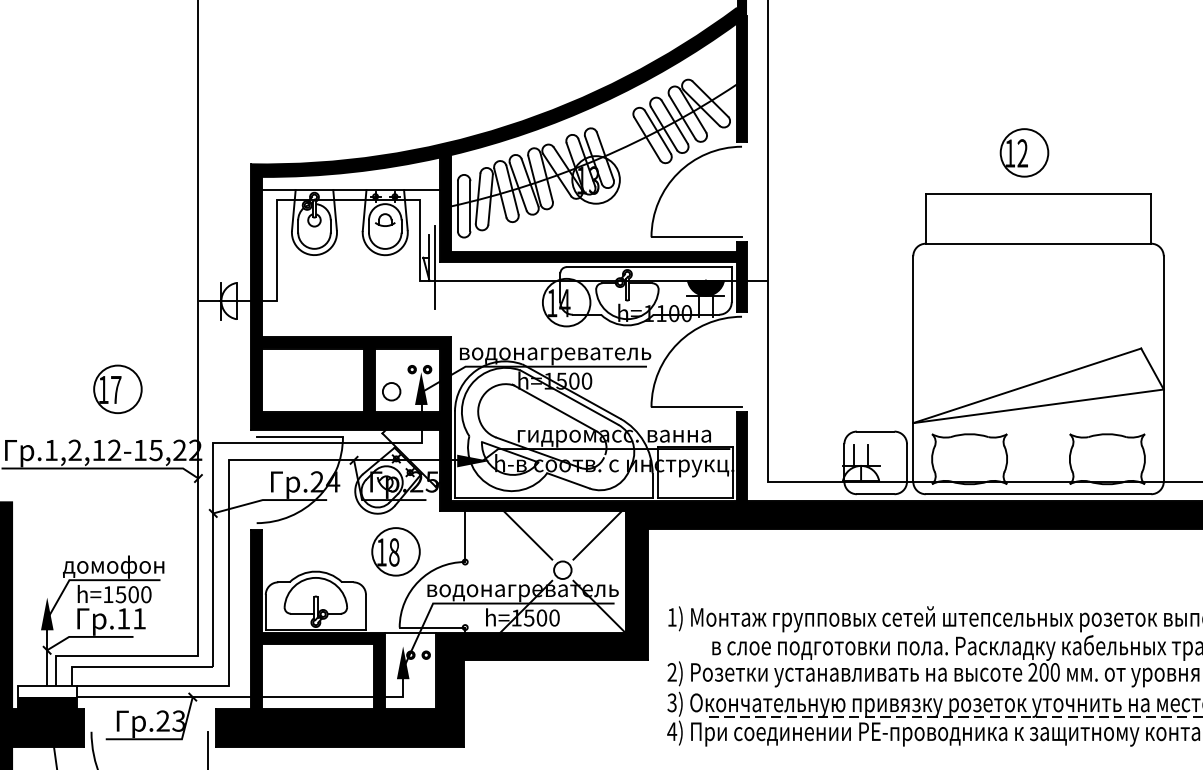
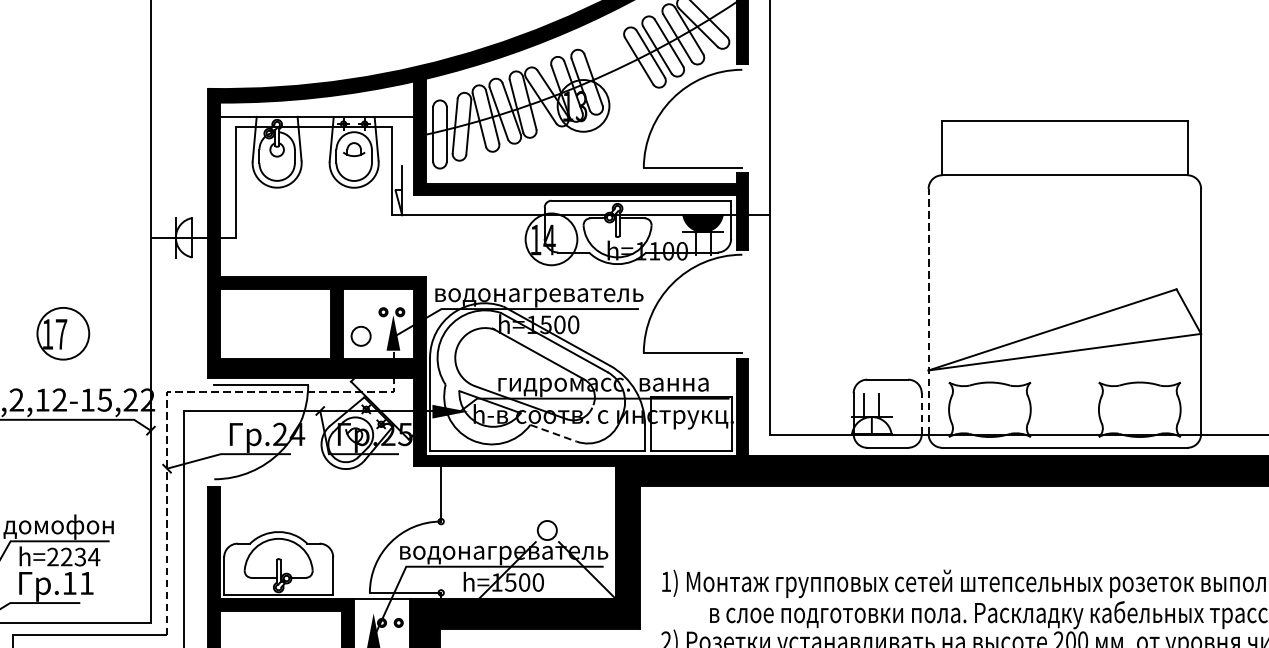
part: (1024, 152) -> (1049, 76), removed
line: (435, 266) -> (408, 200), removed
line: (913, 368) -> (928, 311), solid -> dashed
line: (227, 443) -> (182, 392), solid -> dashed
line: (907, 462) -> (922, 413), solid -> dashed
line: (568, 480) -> (553, 432), solid -> dashed
line: (527, 535) -> (508, 492), removed
line: (597, 535) -> (585, 492), removed
part: (395, 551) -> (365, 510), removed
text: (127, 594) -> (73, 556), h=1500 -> h=2234

